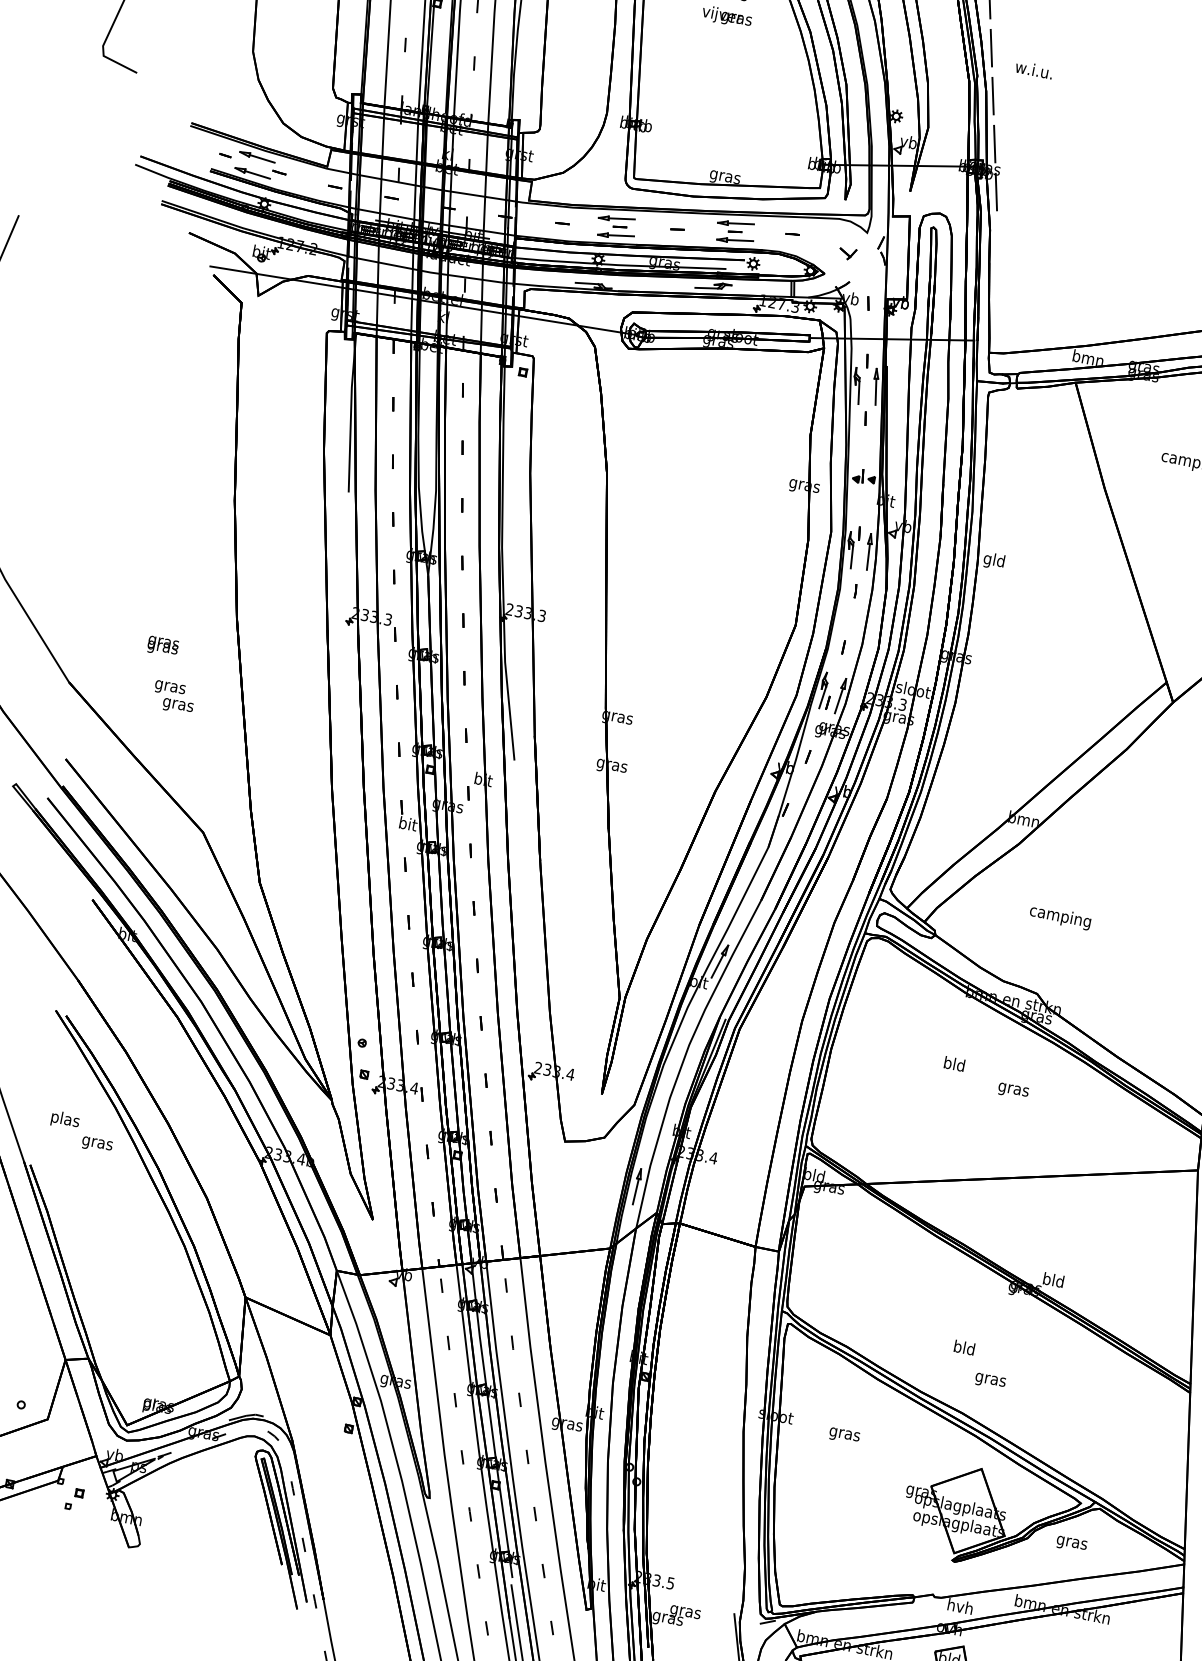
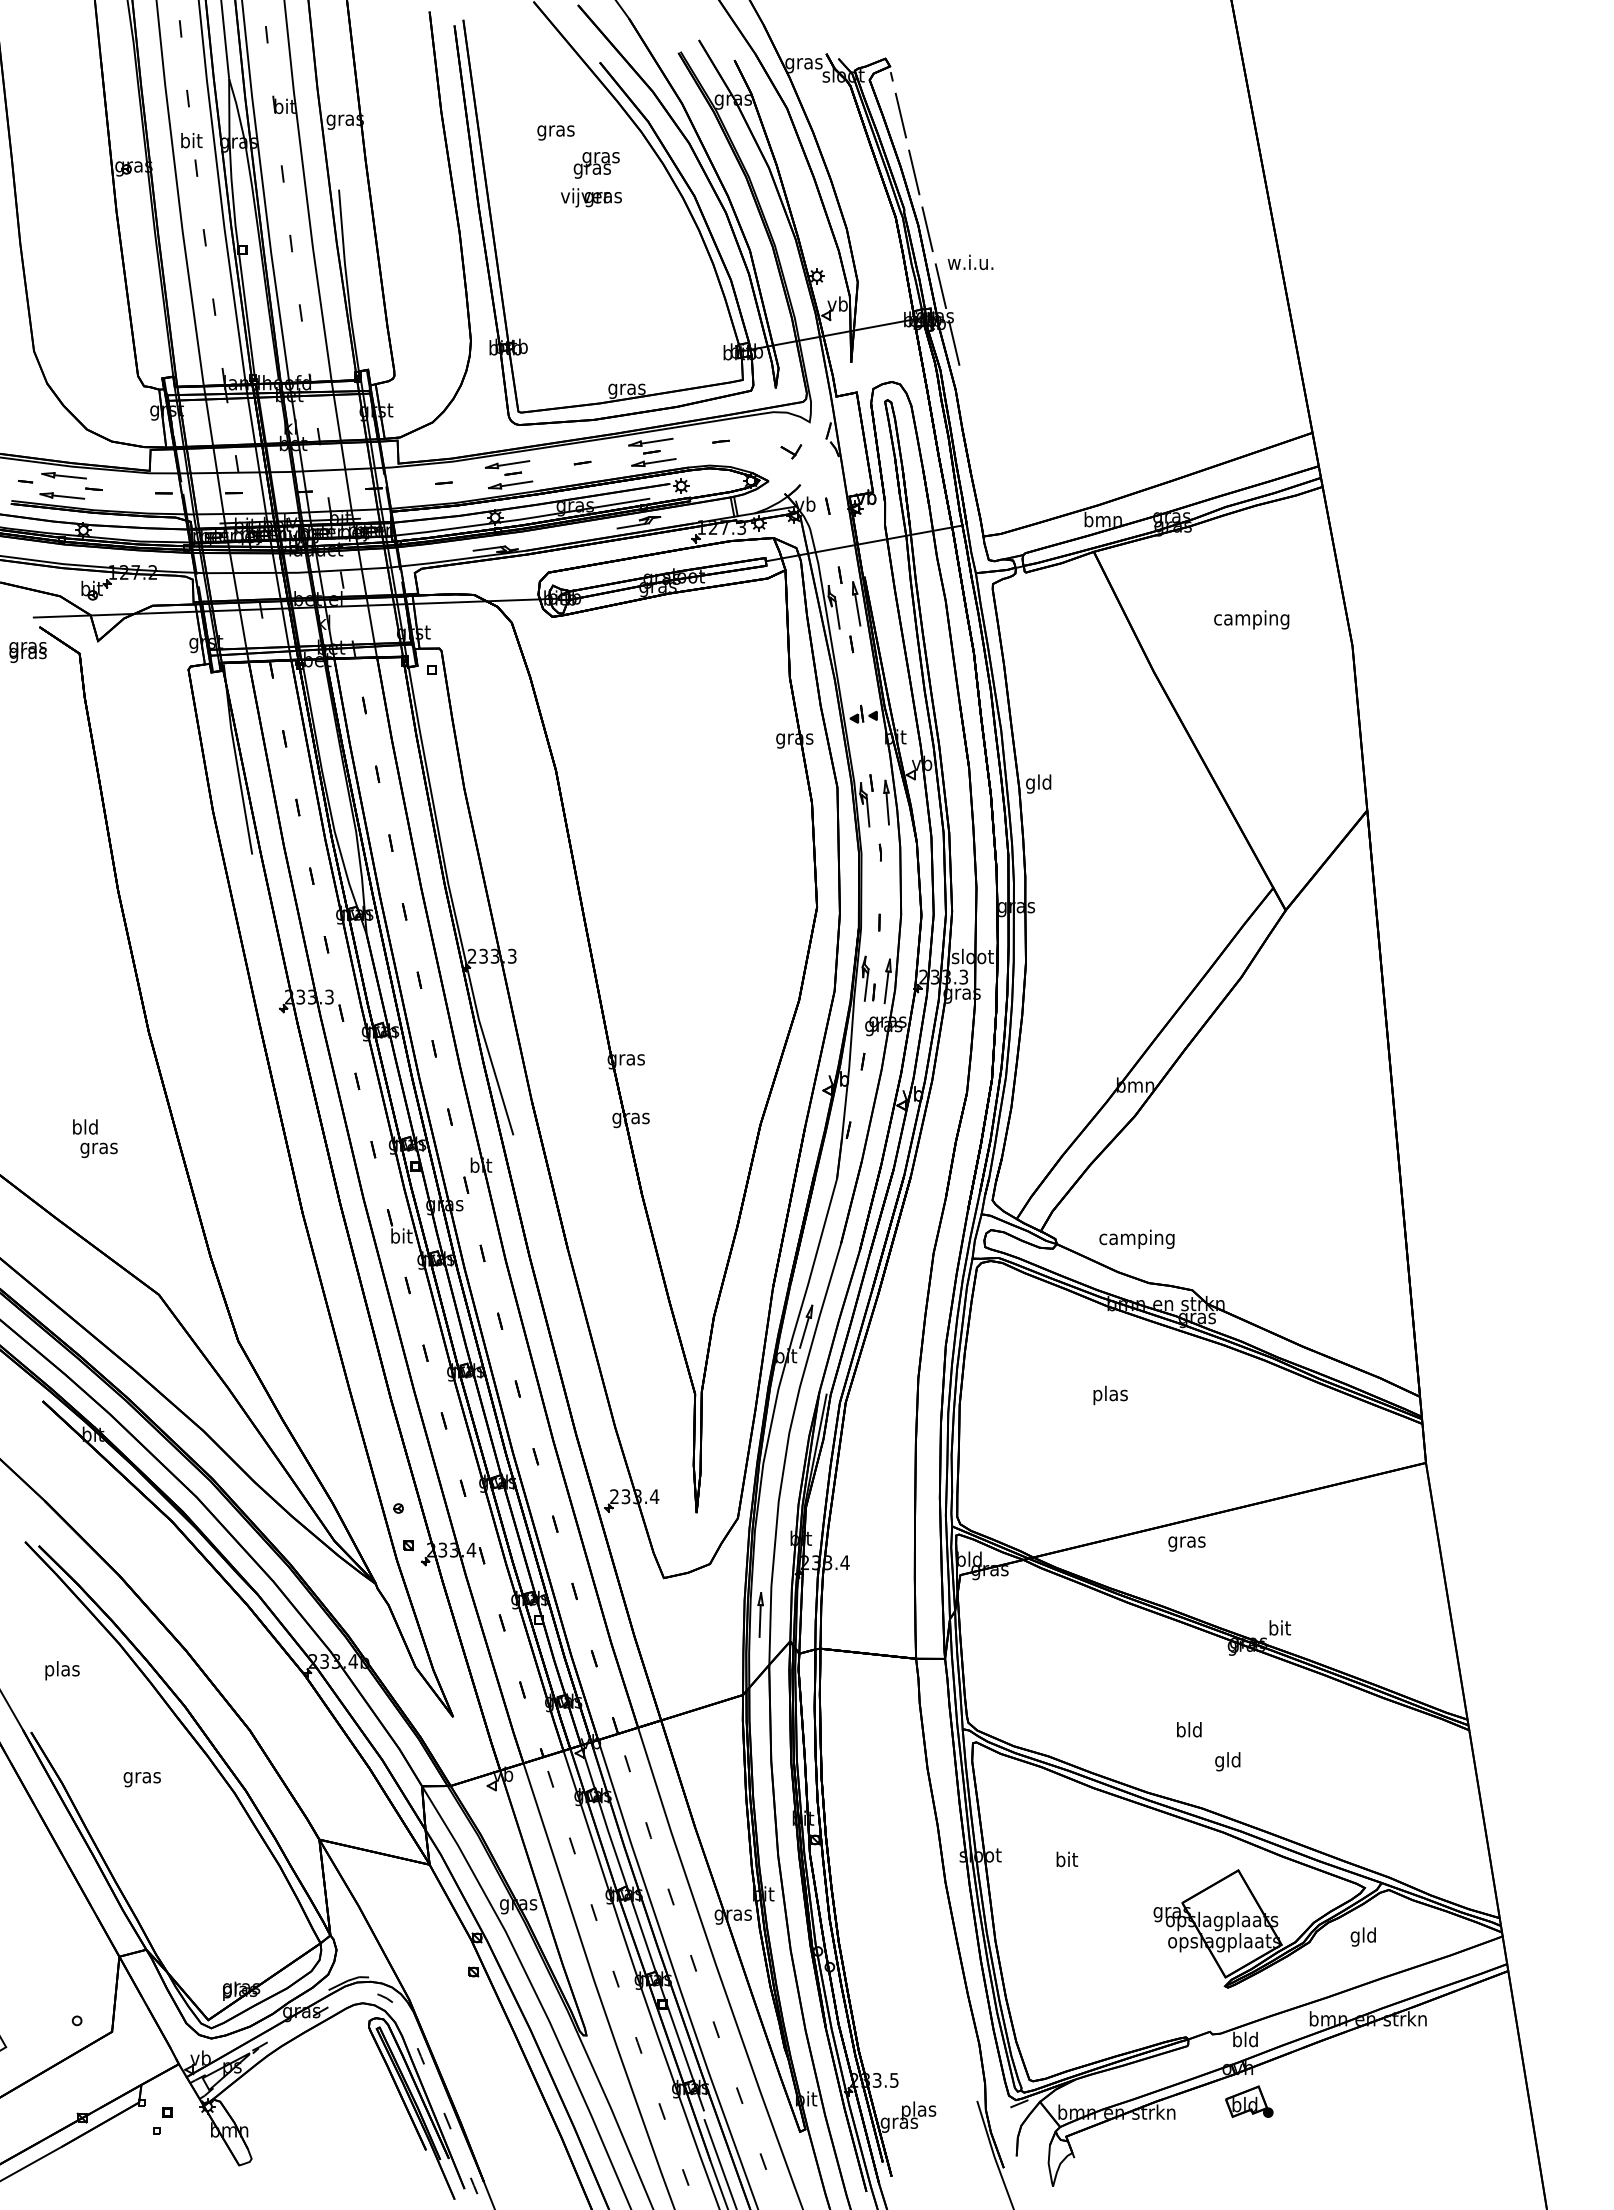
text: (1034, 70) -> (970, 262), moved
text: (162, 646) -> (27, 652), moved
text: (170, 686) -> (85, 1128), gras -> bld
text: (1060, 916) -> (1136, 1238), moved
text: (954, 1065) -> (1110, 1395), bld -> plas
text: (1013, 1090) -> (1186, 1543), moved
text: (96, 1144) -> (141, 1779), moved
text: (1053, 1279) -> (1279, 1627), bld -> bit
text: (990, 1379) -> (1227, 1761), gras -> gld
text: (844, 1433) -> (1066, 1860), gras -> bit
text: (1071, 1542) -> (1363, 1936), gras -> gld
text: (960, 1606) -> (1245, 2039), hvh -> bld
text: (685, 1611) -> (918, 2110), gras -> plas

